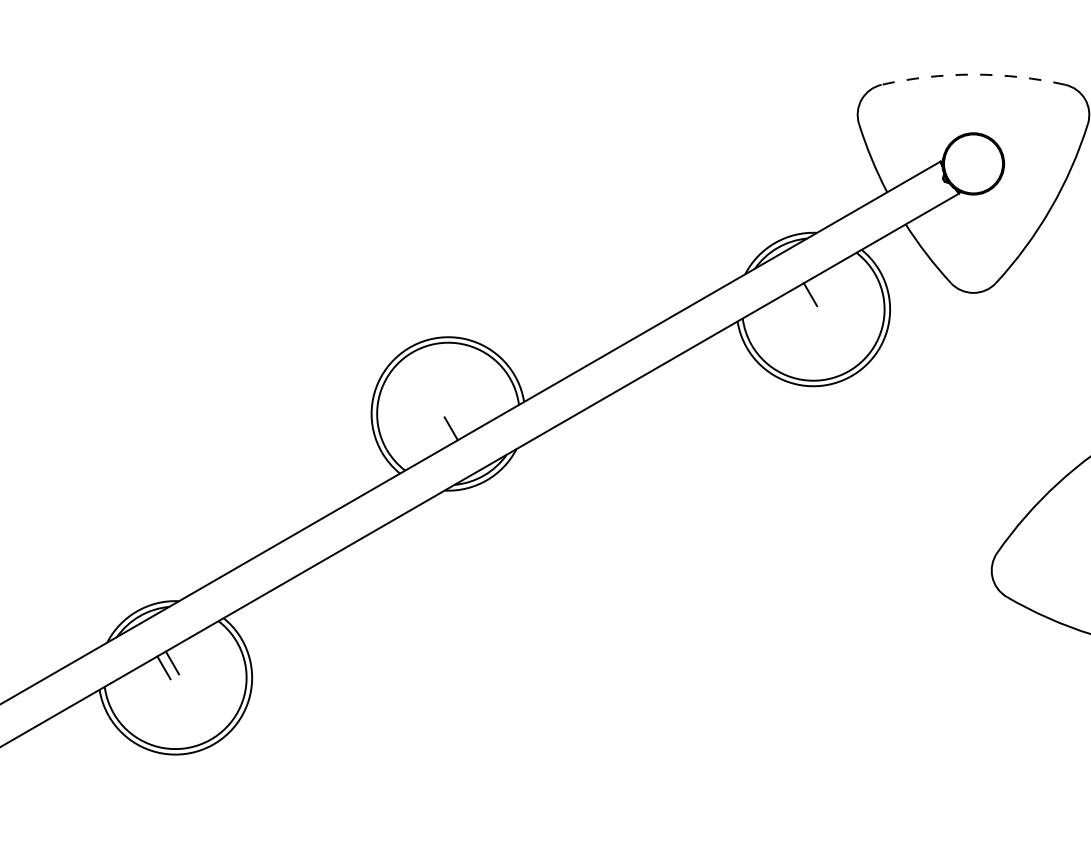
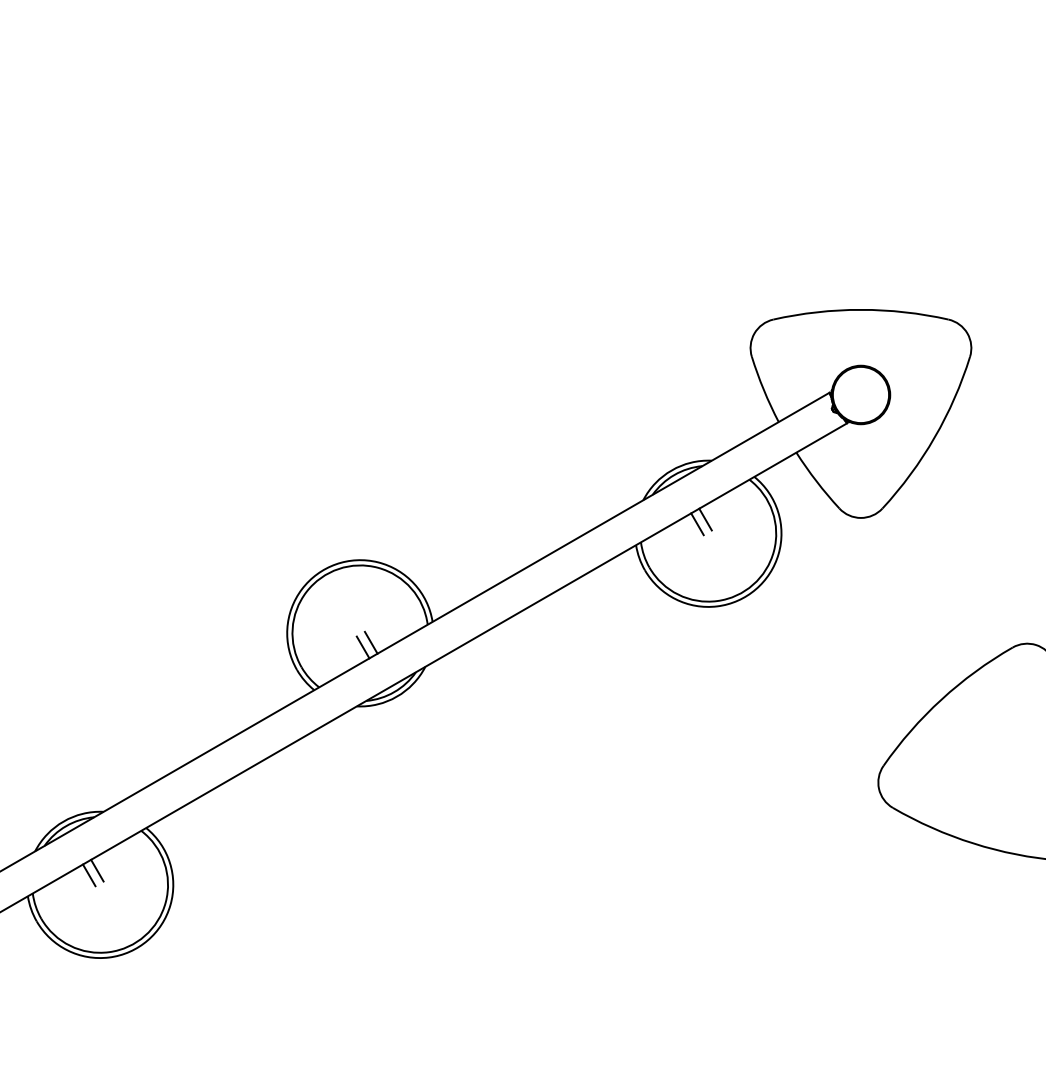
arc: (972, 74) -> (860, 309), dashed -> solid
line: (802, 299) -> (697, 524), added
line: (458, 423) -> (370, 642), added

